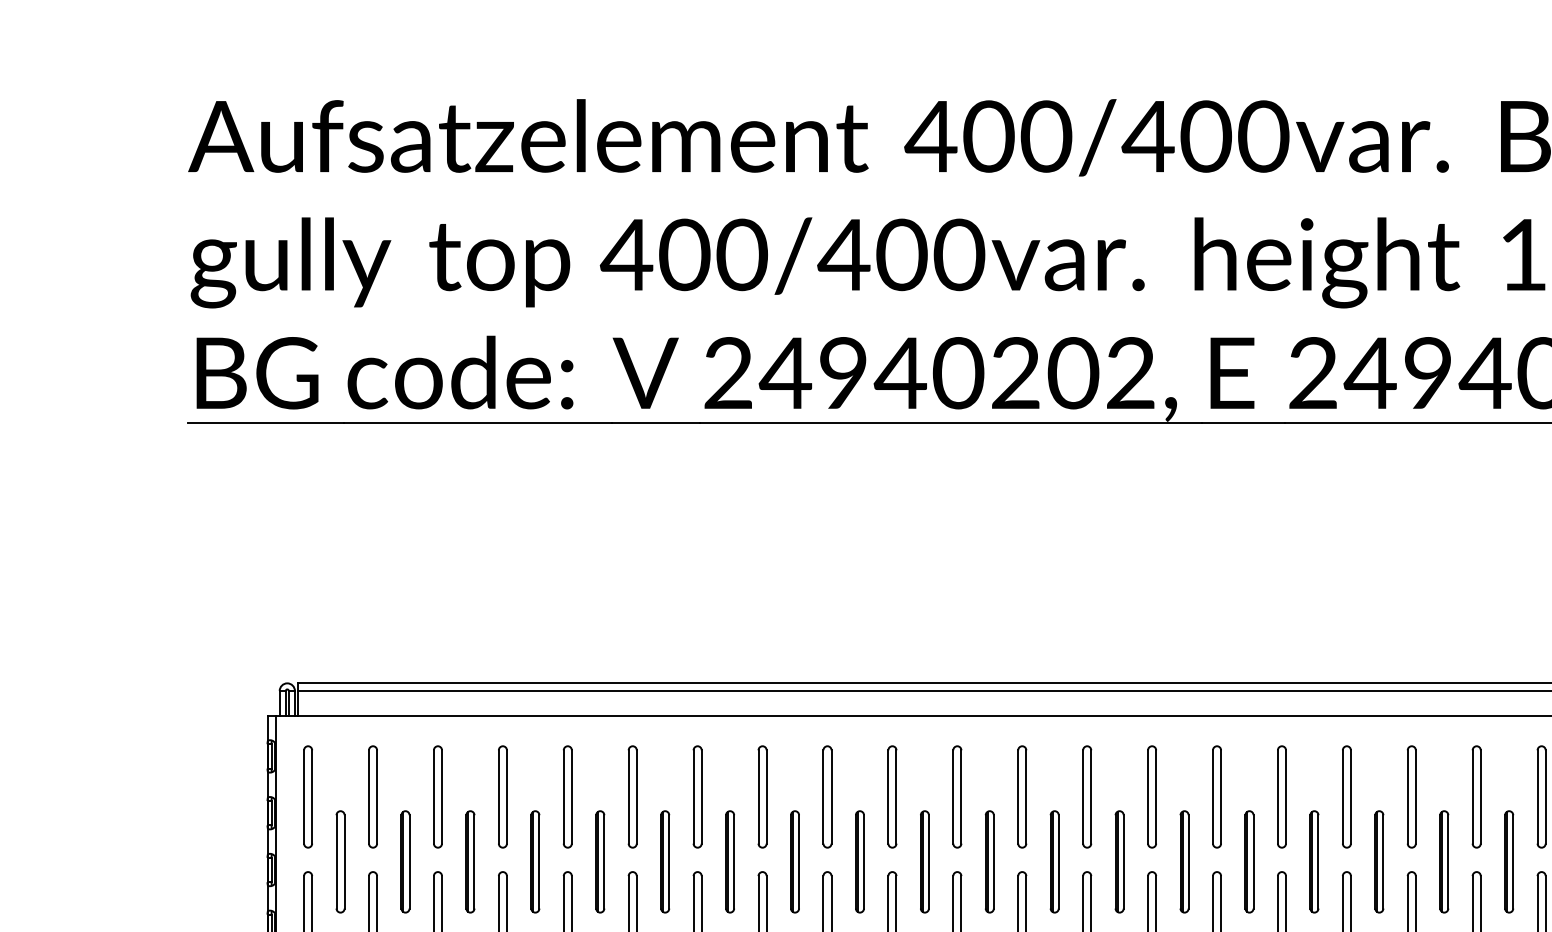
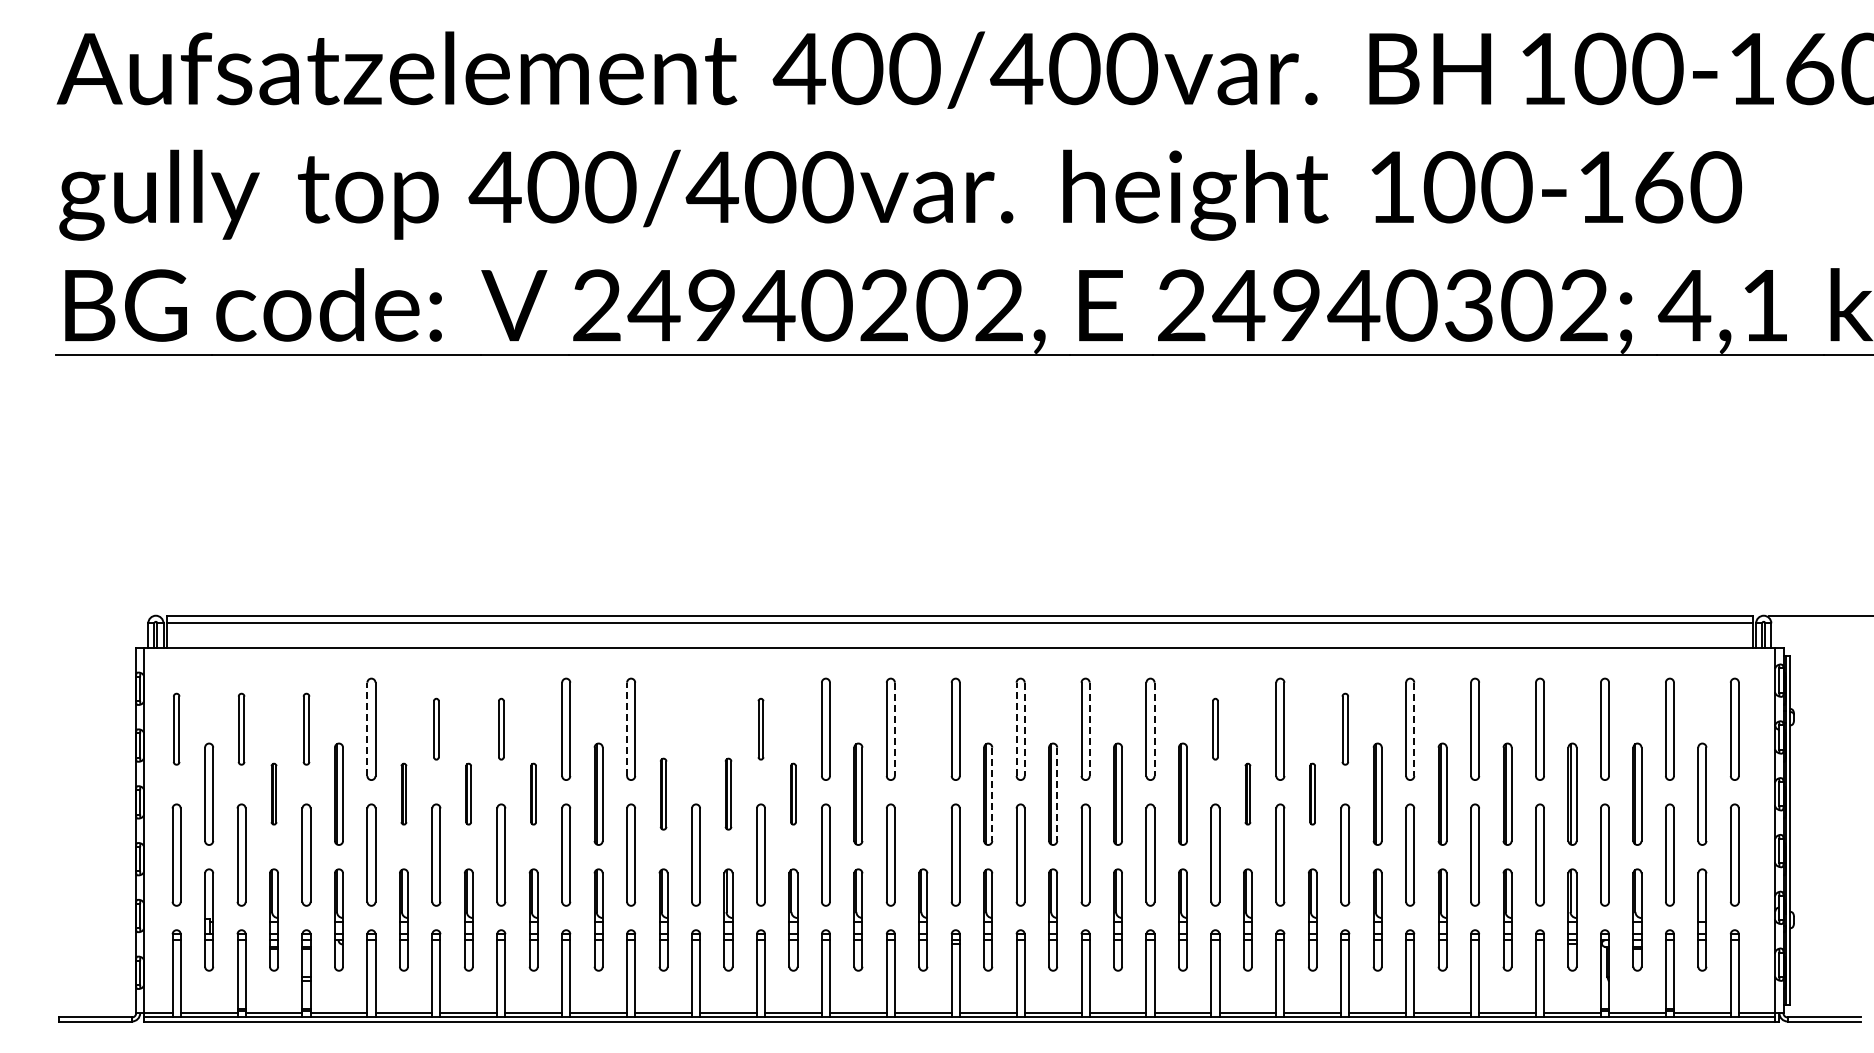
part: (307, 796) -> (176, 728), size x0.7
part: (372, 796) -> (241, 728), size x0.7
part: (437, 796) -> (306, 728), size x0.7
part: (567, 796) -> (436, 728), size x0.6
part: (632, 796) -> (501, 728), size x0.6
part: (826, 796) -> (695, 728), removed
part: (891, 796) -> (760, 728), size x0.6
part: (1346, 796) -> (1215, 728), size x0.6
part: (1476, 796) -> (1345, 728), size x0.7
line: (498, 797) -> (367, 729), solid -> dashed
line: (758, 797) -> (627, 729), solid -> dashed
line: (1025, 797) -> (894, 729), solid -> dashed
line: (1147, 797) -> (1016, 729), solid -> dashed
line: (1155, 797) -> (1024, 729), solid -> dashed
line: (1220, 797) -> (1089, 729), solid -> dashed
line: (1285, 797) -> (1154, 729), solid -> dashed
line: (1545, 797) -> (1414, 729), solid -> dashed
part: (404, 861) -> (273, 793), size x0.6
part: (534, 861) -> (403, 793), size x0.6
part: (599, 861) -> (468, 793), size x0.6
part: (664, 861) -> (533, 793), size x0.6
part: (794, 861) -> (663, 793), size x0.7
part: (859, 861) -> (728, 793), size x0.7
part: (924, 861) -> (793, 793), size x0.6
part: (1054, 861) -> (923, 793), removed
part: (1378, 861) -> (1247, 793), size x0.6
part: (1443, 861) -> (1312, 793), size x0.6
line: (1123, 862) -> (992, 794), solid -> dashed
line: (1188, 862) -> (1057, 794), solid -> dashed

